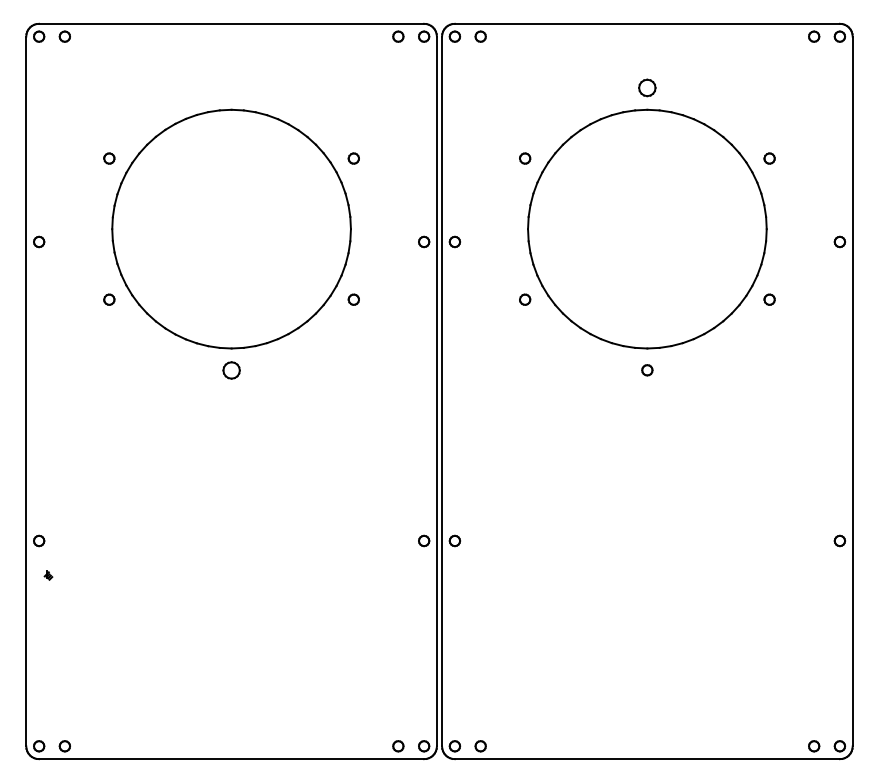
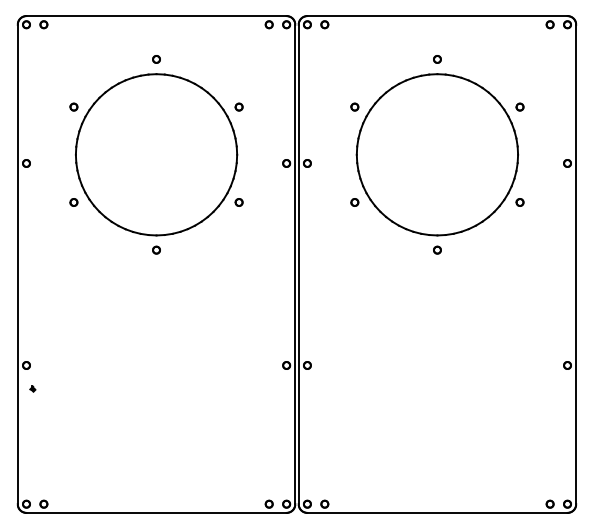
part: (231, 88) -> (156, 59), added
part: (647, 88) -> (437, 59), size x0.62
part: (231, 369) -> (156, 249), size x0.62

